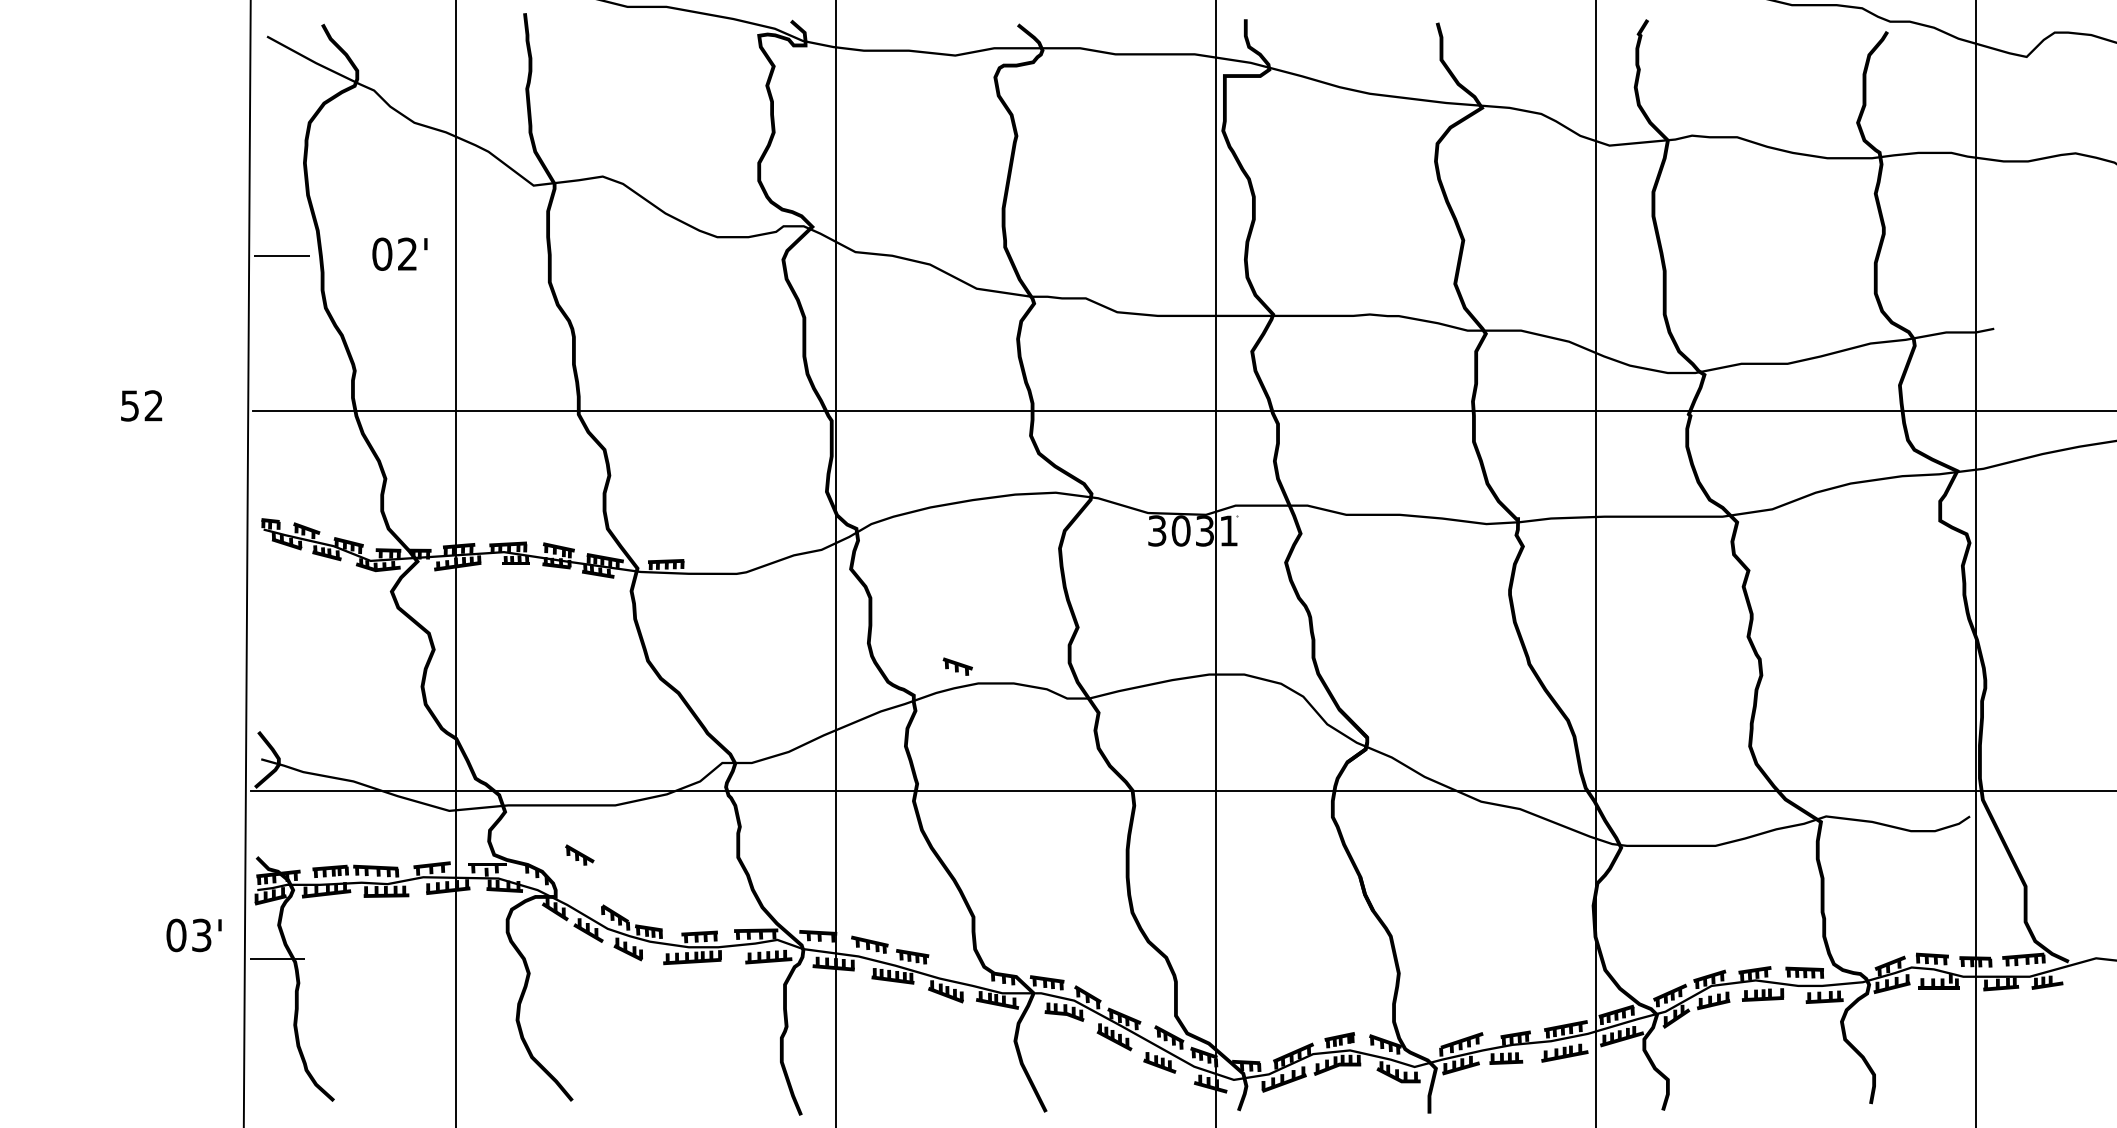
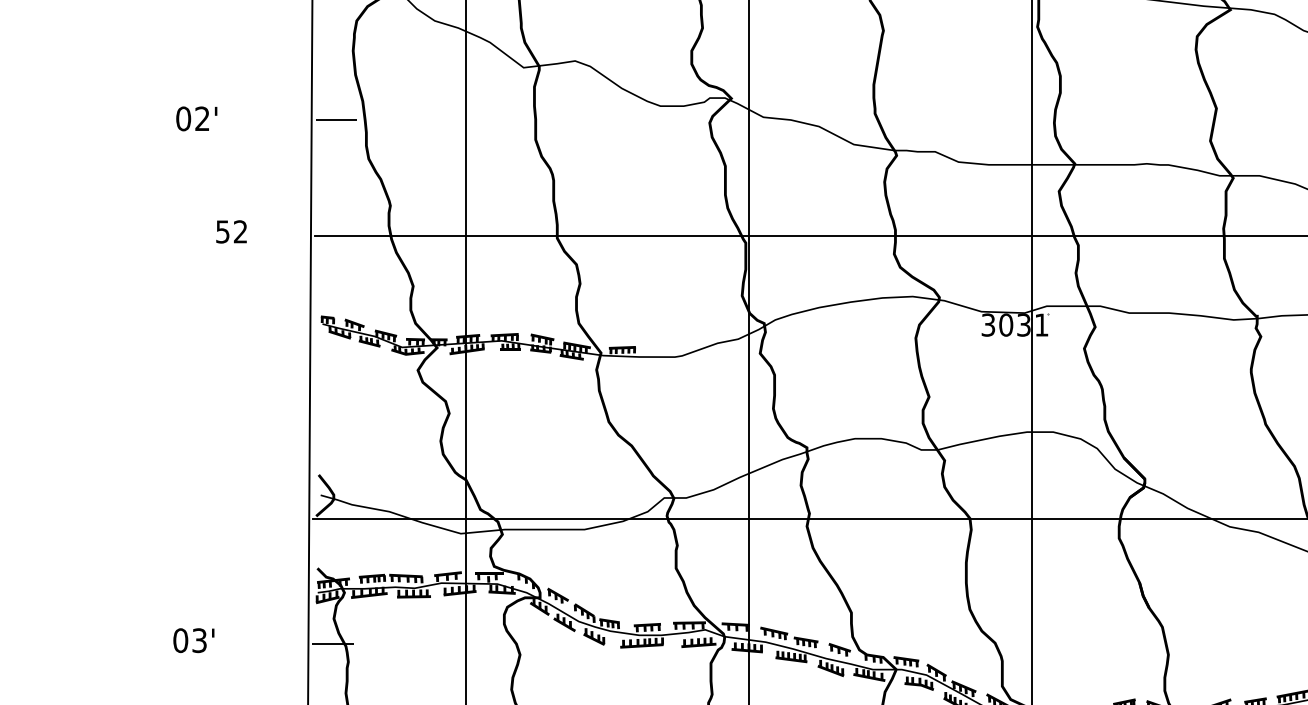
text: (399, 253) -> (196, 118), moved
part: (957, 666) -> (839, 649), moved
part: (579, 854) -> (557, 595), moved
text: (193, 935) -> (193, 640), moved

